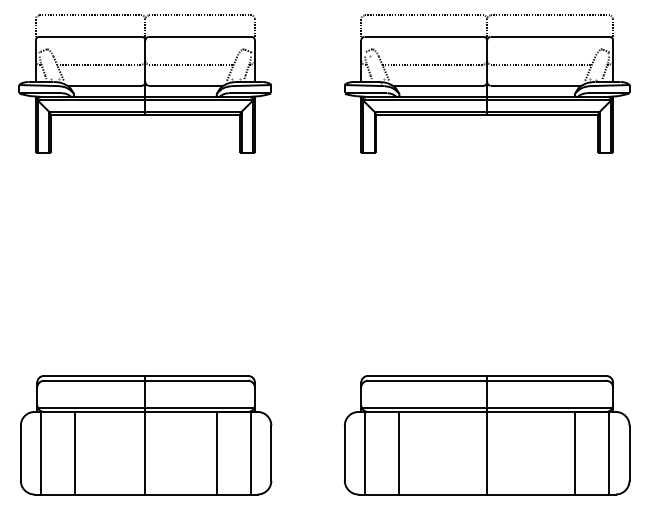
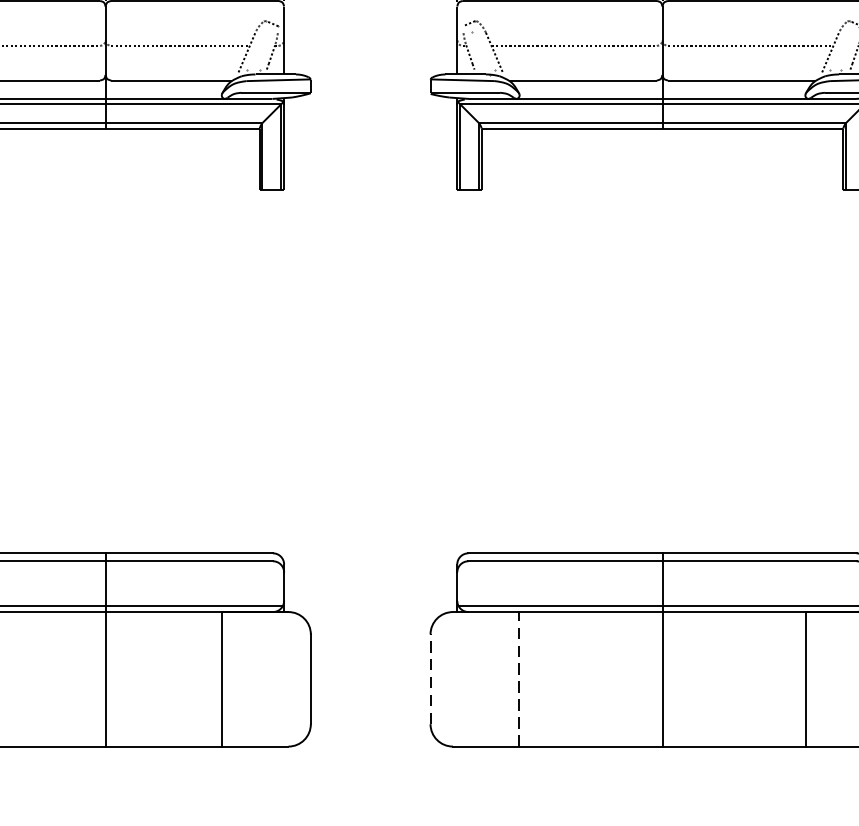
line: (251, 452) -> (278, 678), removed
line: (365, 452) -> (464, 678), removed
line: (399, 452) -> (519, 678), solid -> dashed
line: (344, 453) -> (430, 679), solid -> dashed

